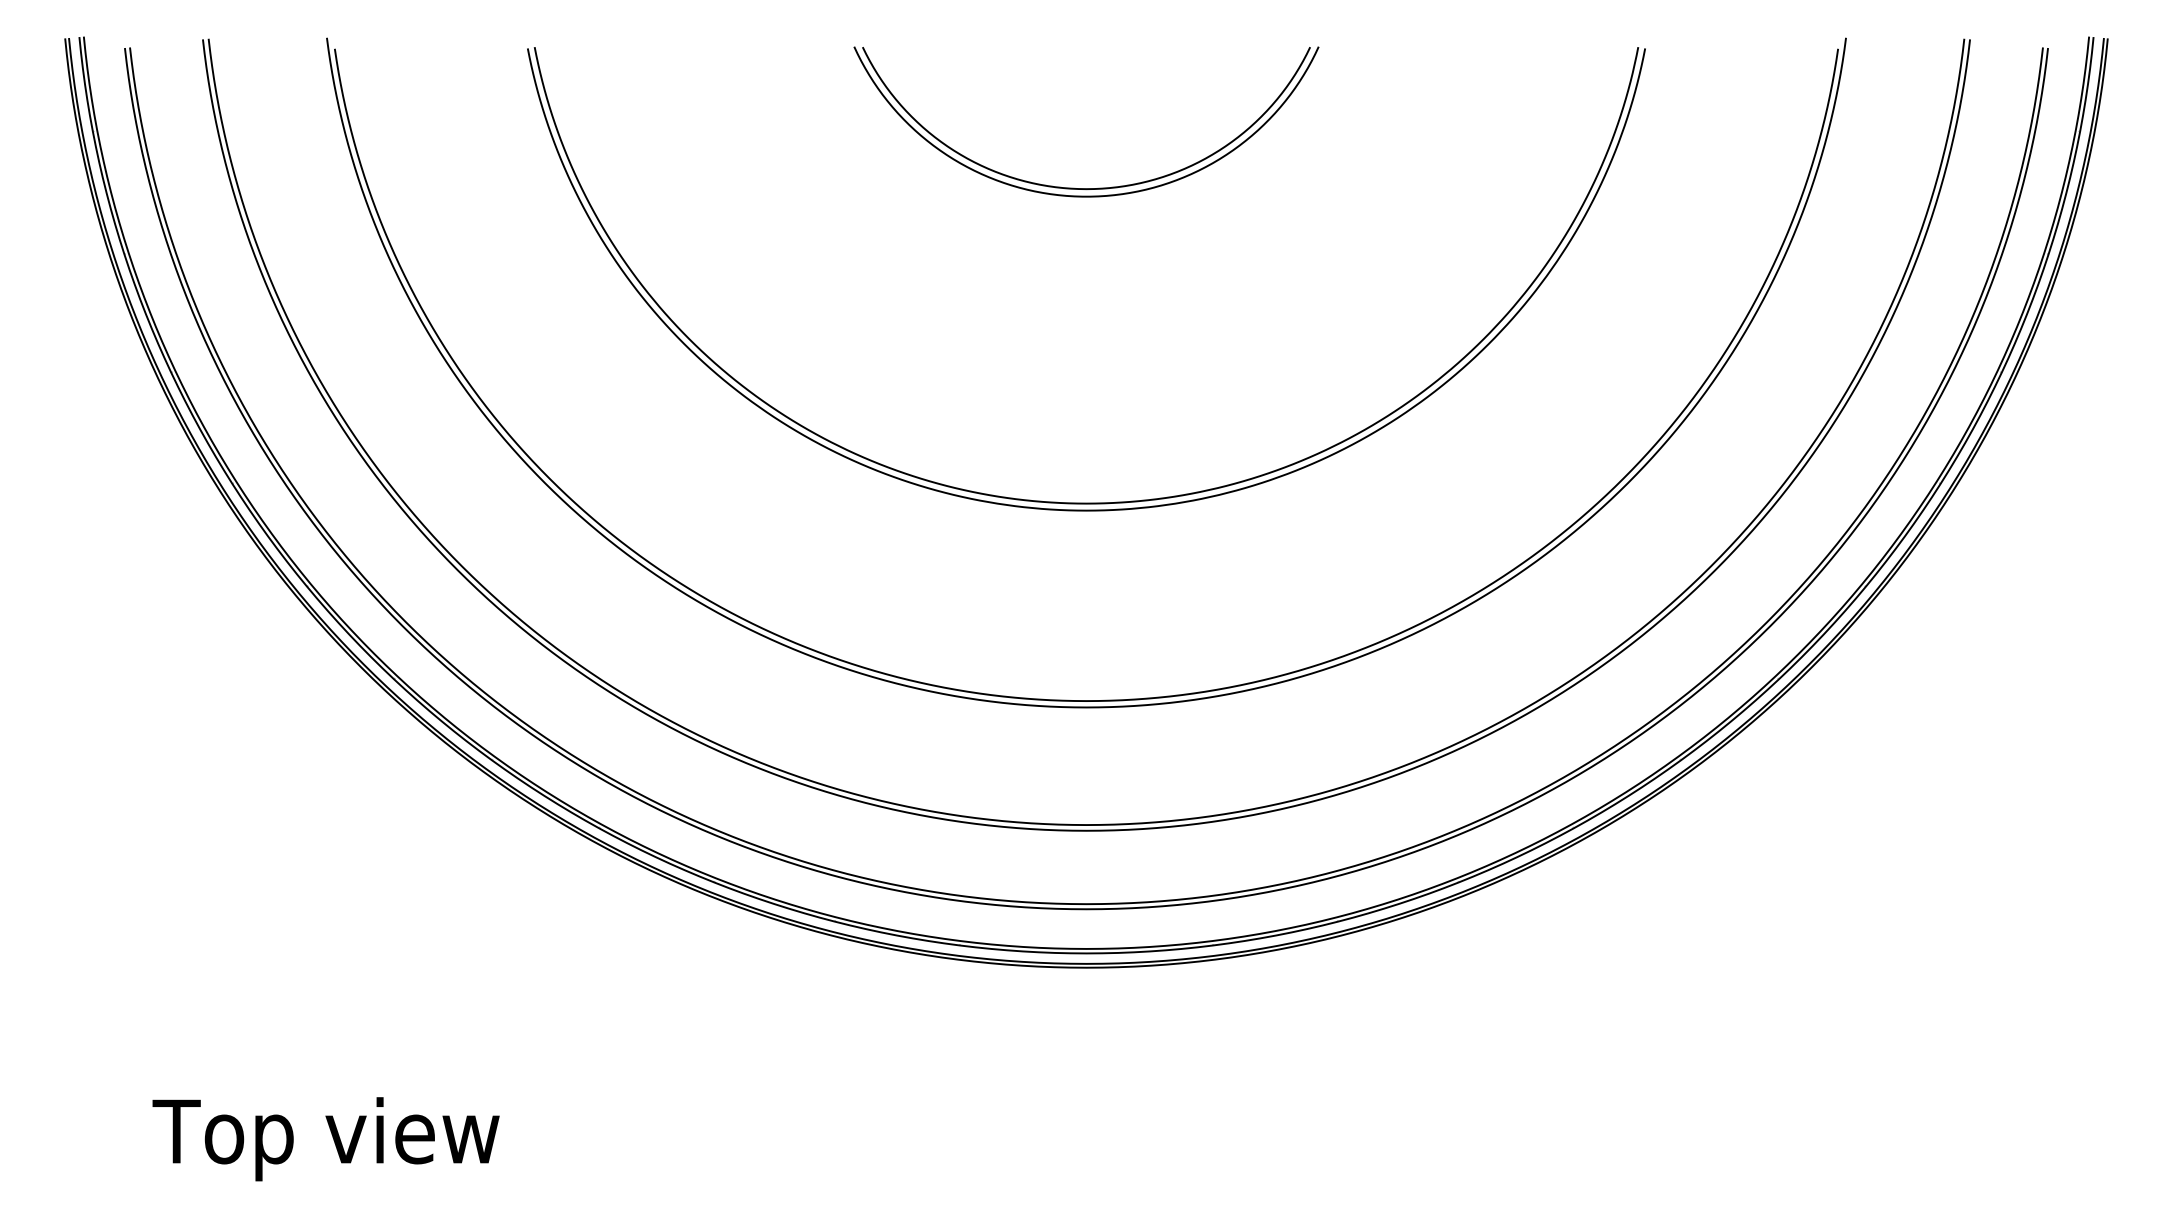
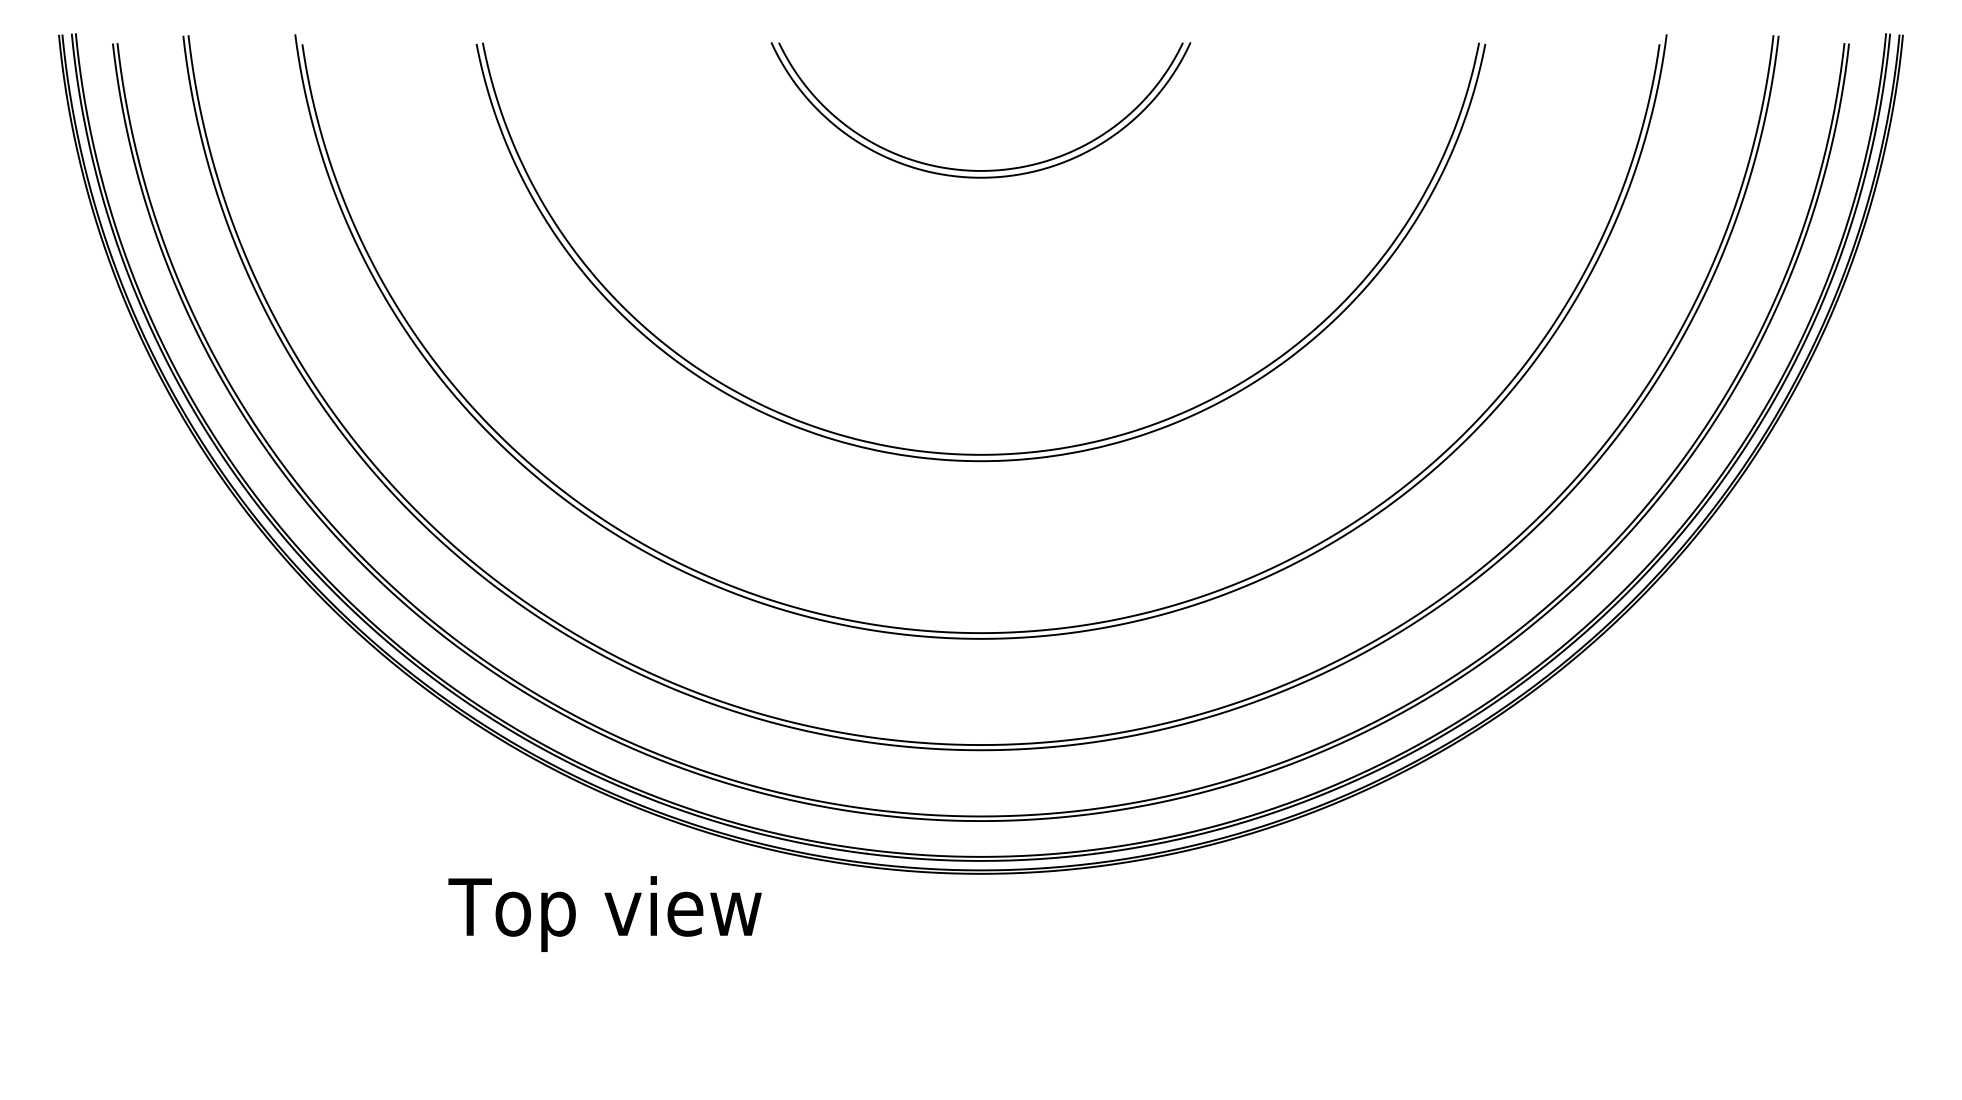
text: (325, 1139) -> (604, 914), moved

